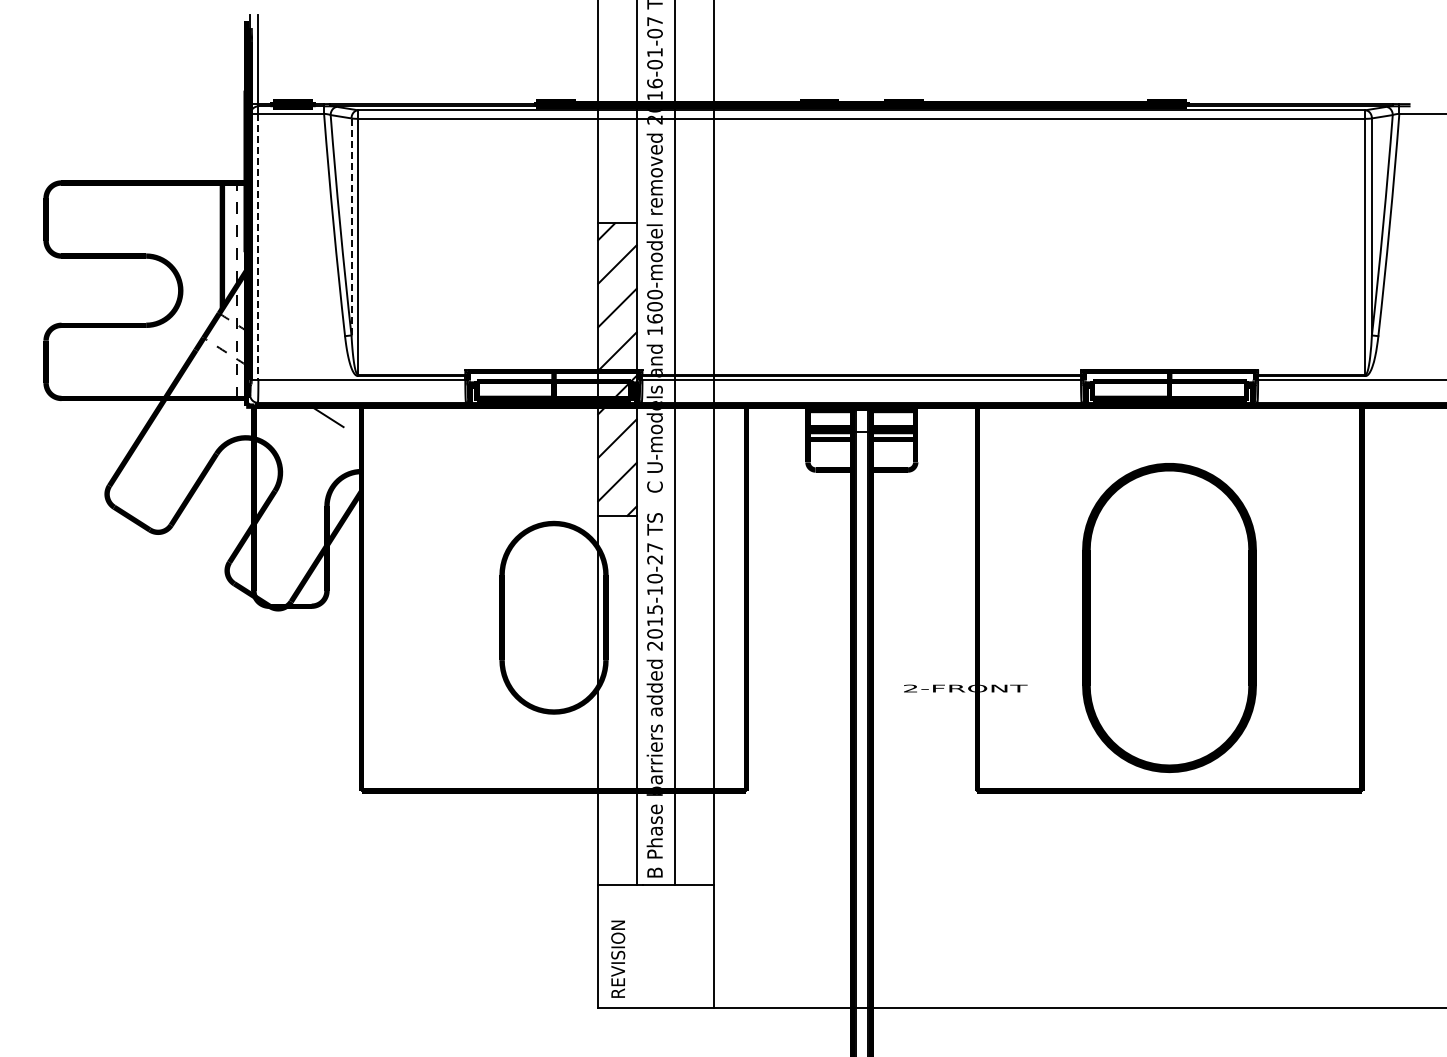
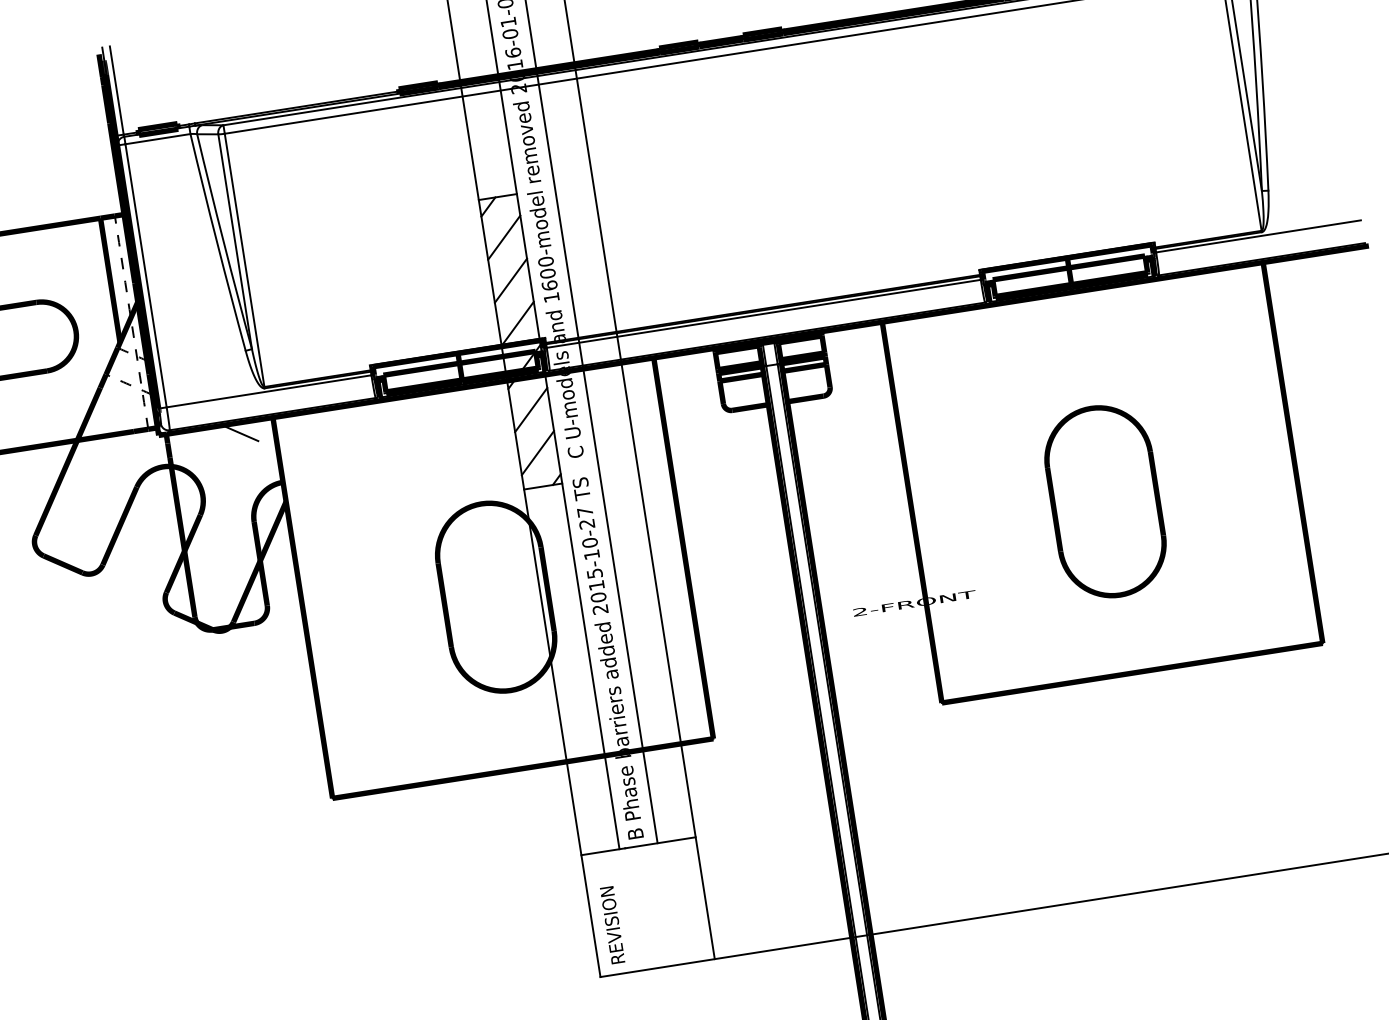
line: (351, 226) -> (235, 241), dashed -> solid
line: (258, 246) -> (146, 275), dashed -> solid
part: (1169, 617) -> (1105, 501), size x0.62

